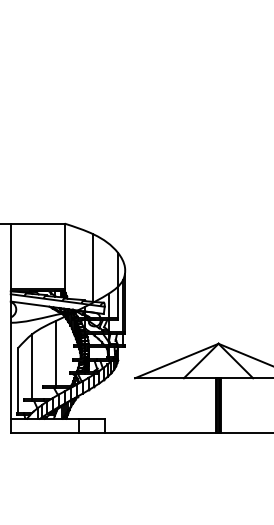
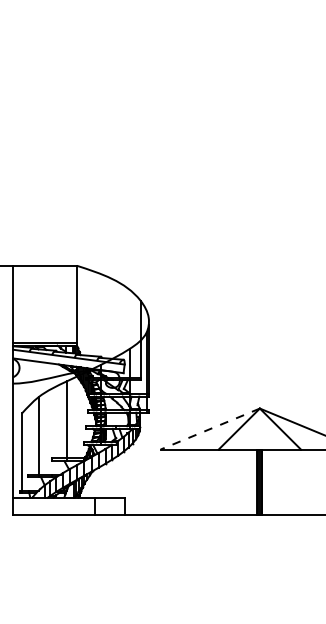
line: (93, 267) -> (111, 318), removed
line: (176, 361) -> (210, 429), solid -> dashed

